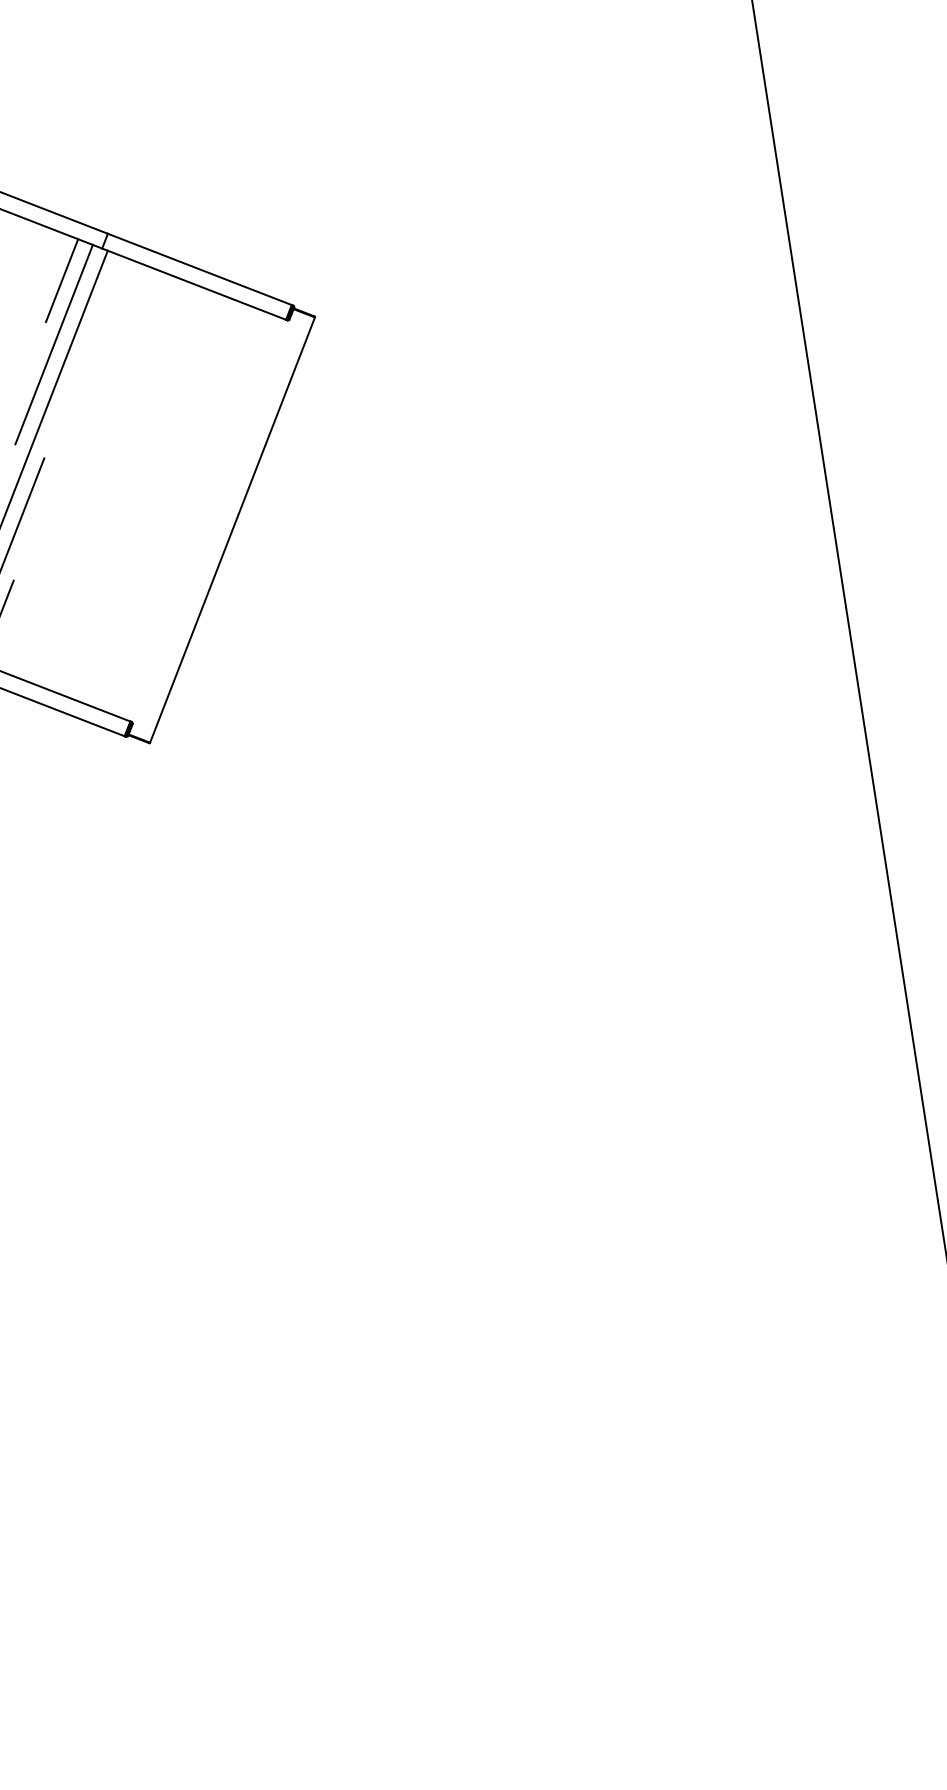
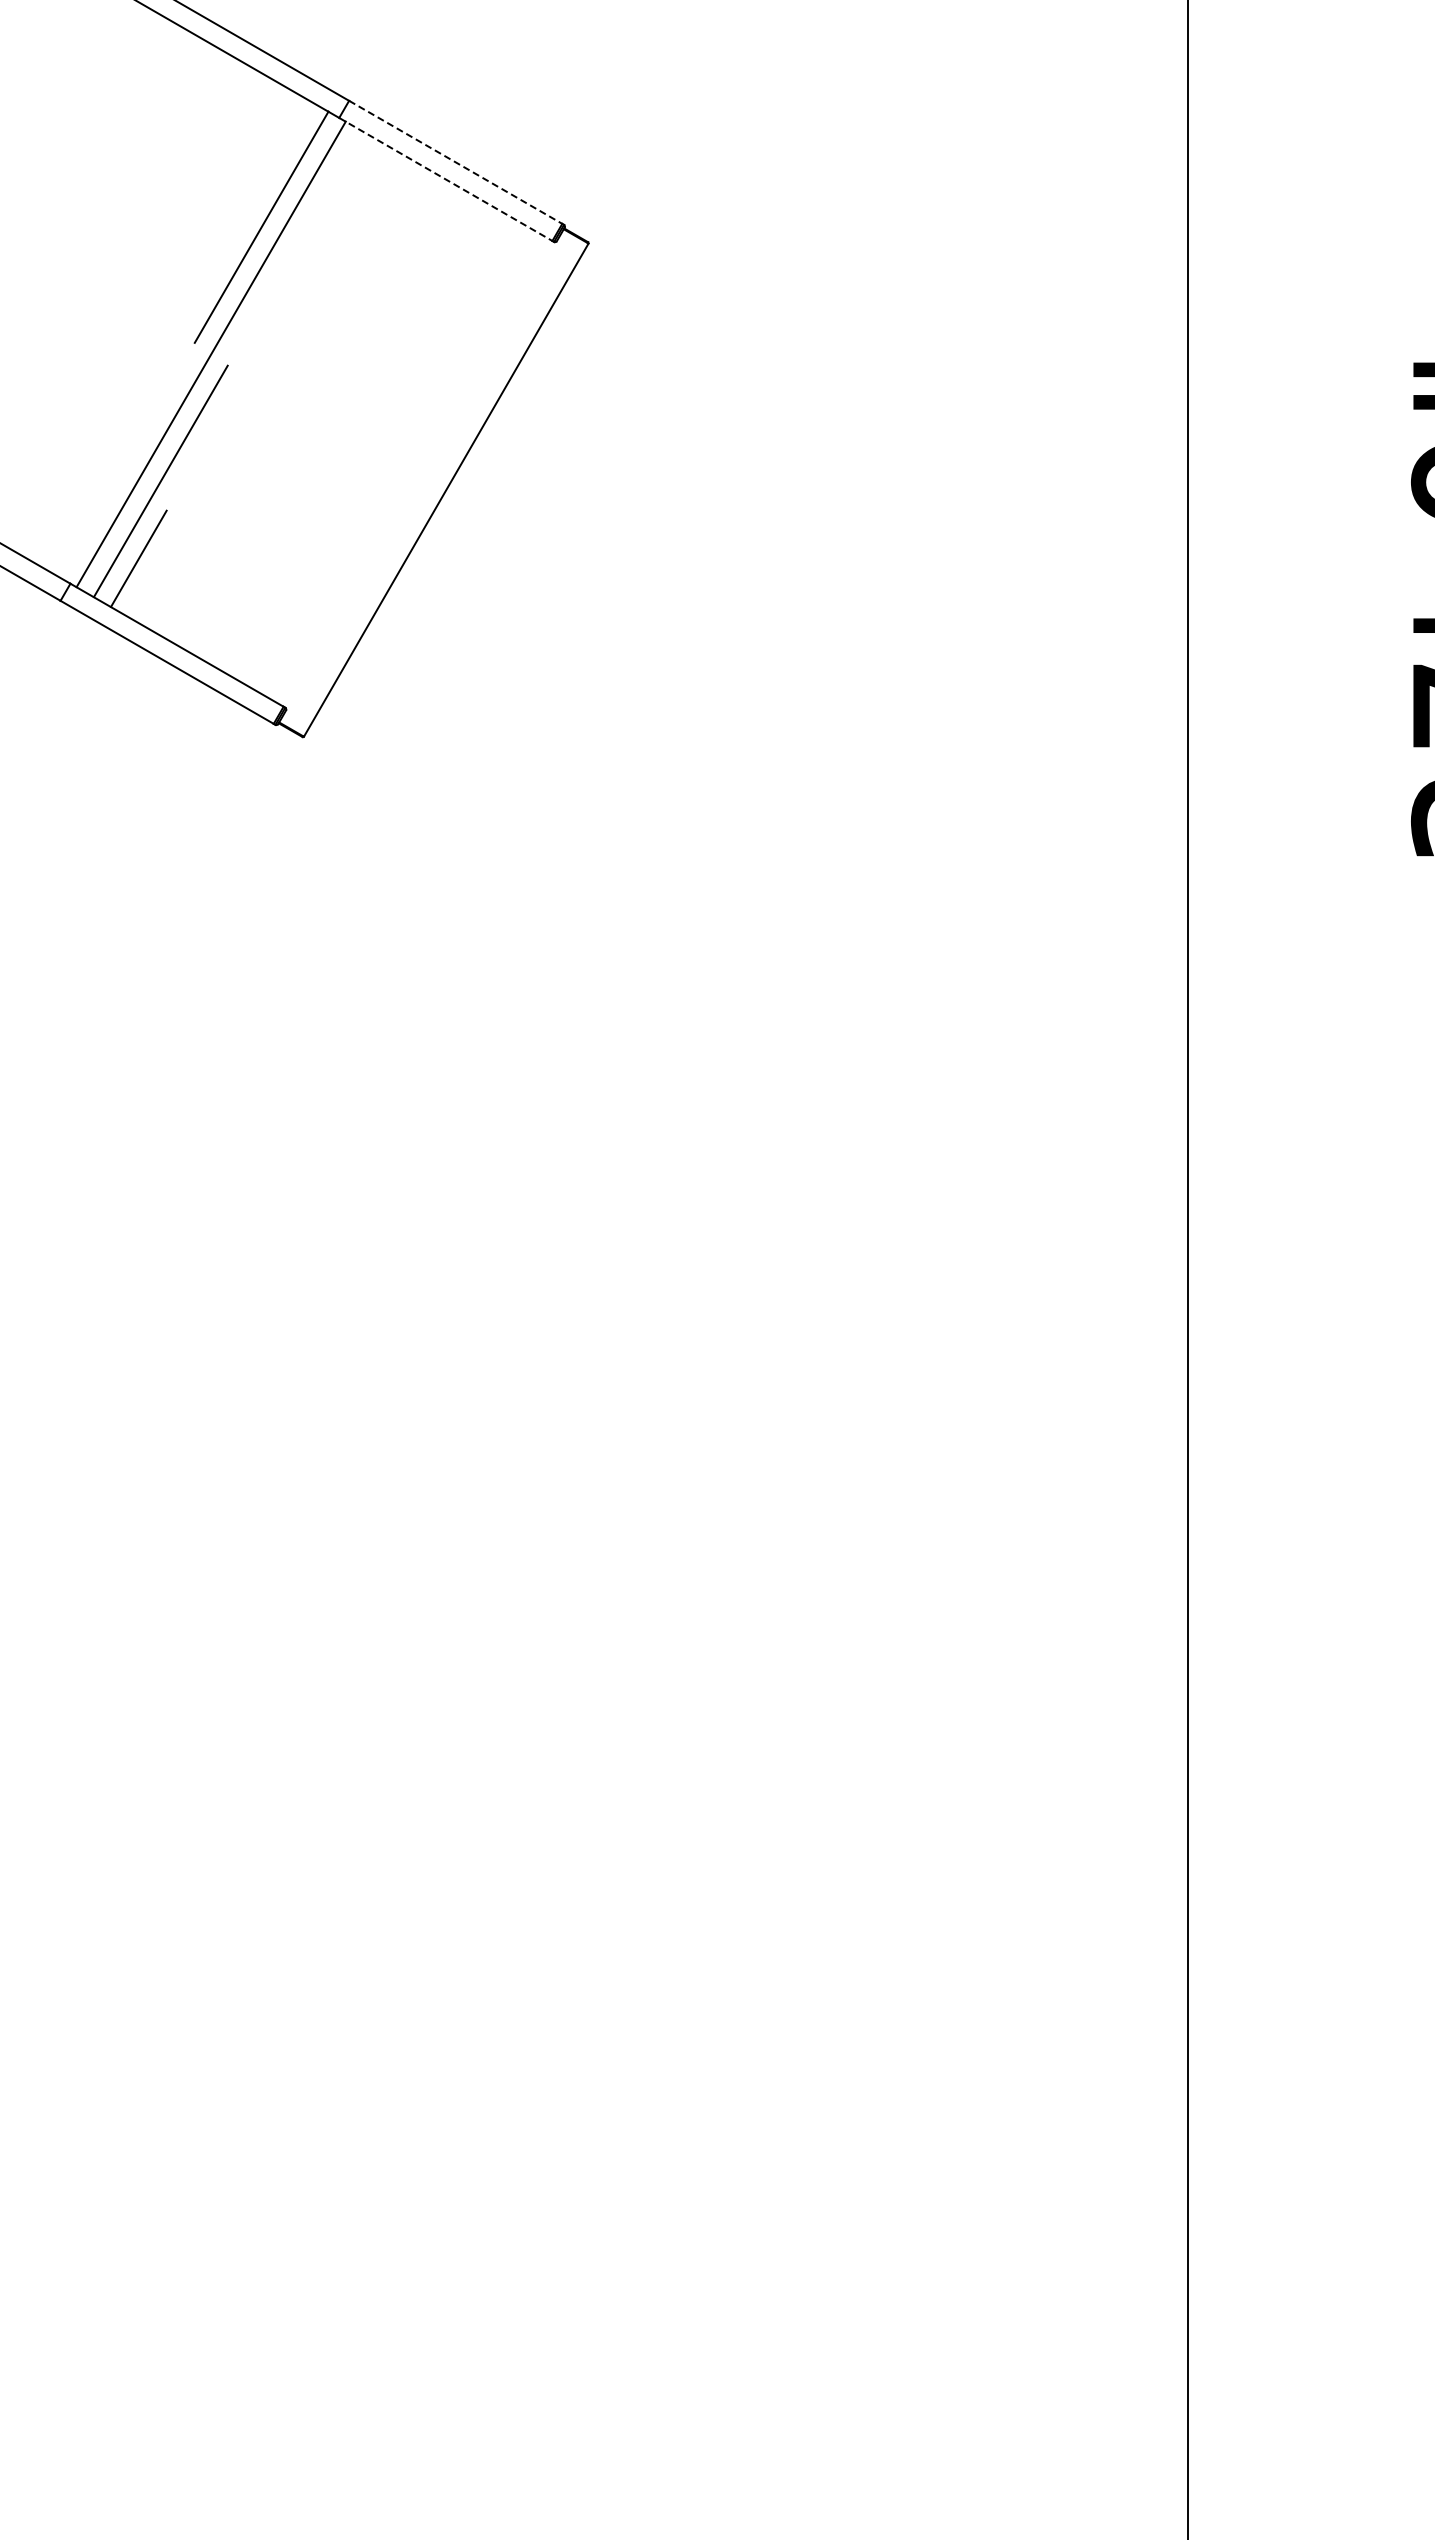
line: (200, 269) -> (456, 162), solid -> dashed
line: (61, 280) -> (283, 149), removed
line: (194, 284) -> (446, 179), solid -> dashed

